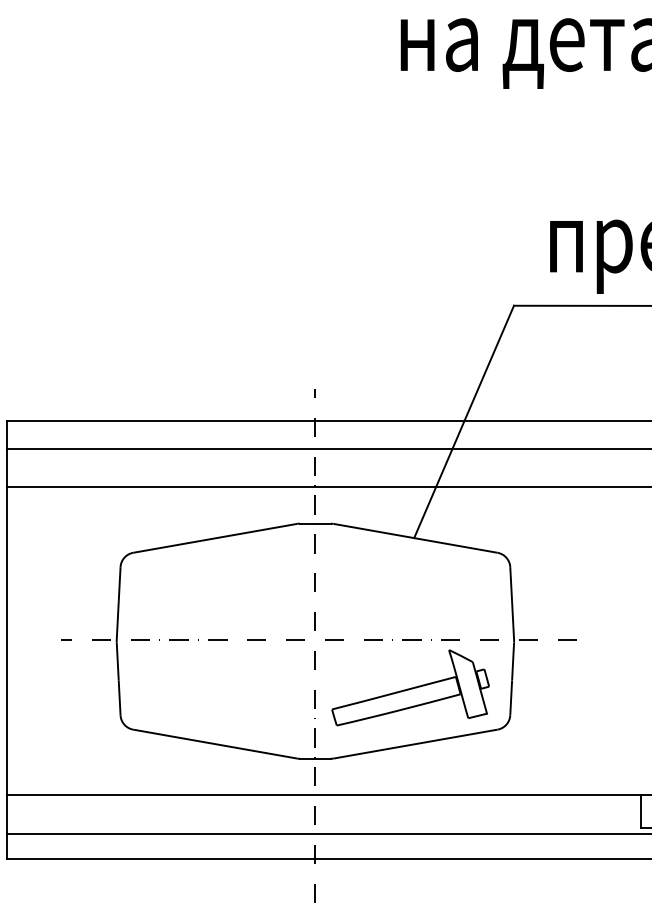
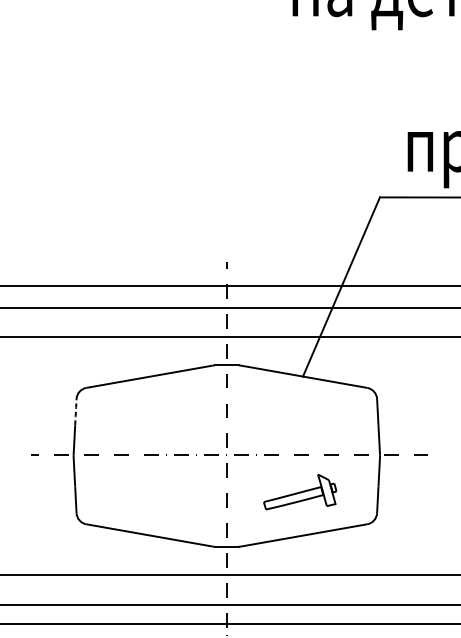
line: (119, 583) -> (75, 411), solid -> dashed
part: (410, 687) -> (300, 491), size x0.6

